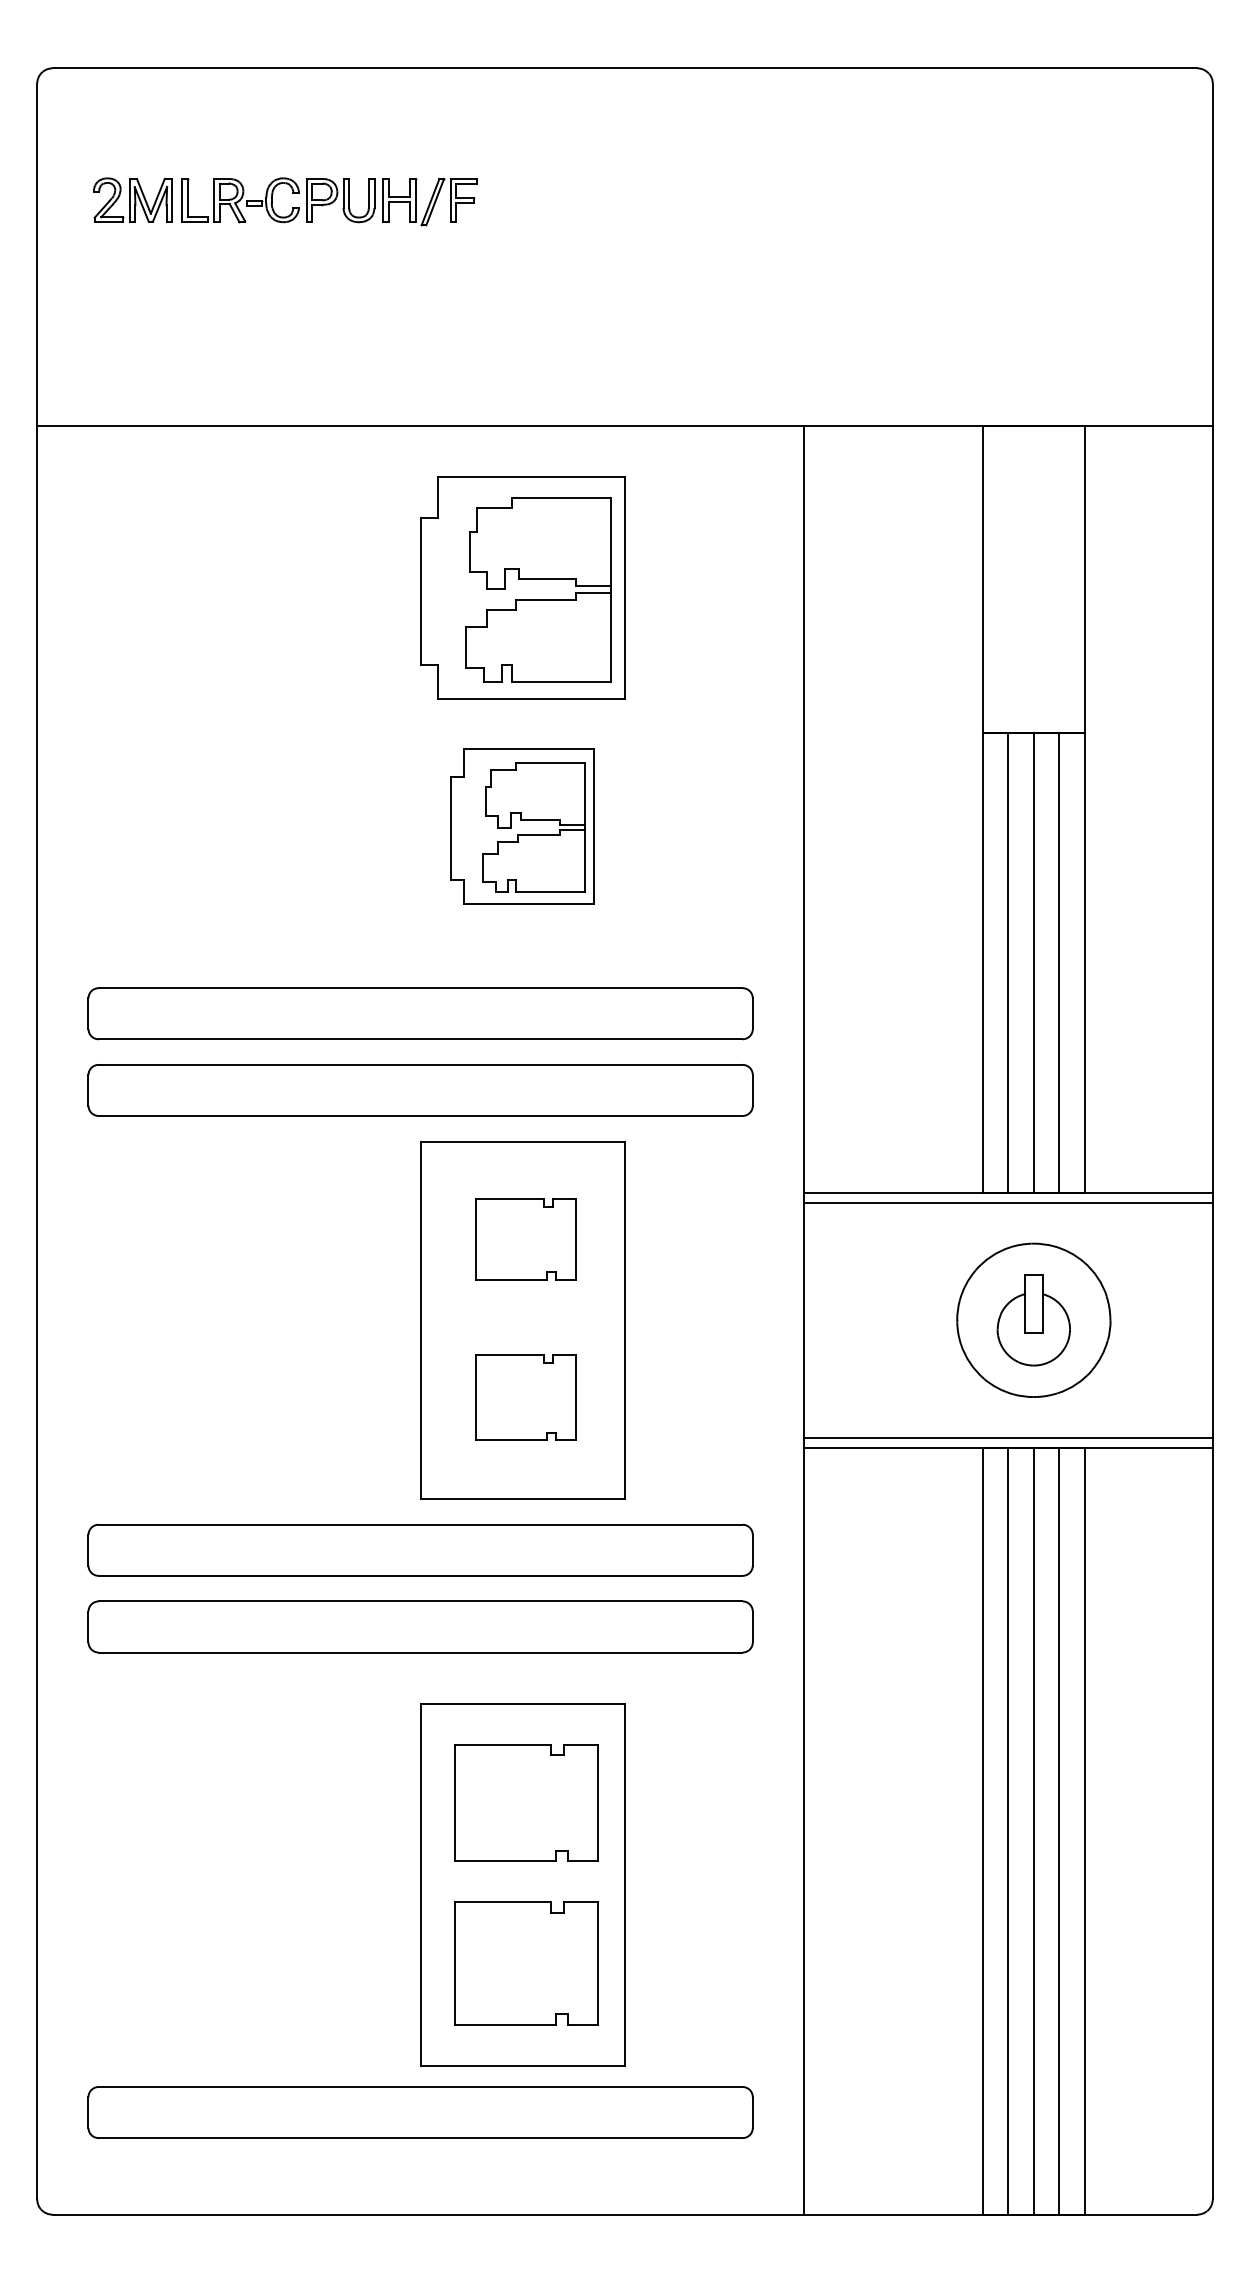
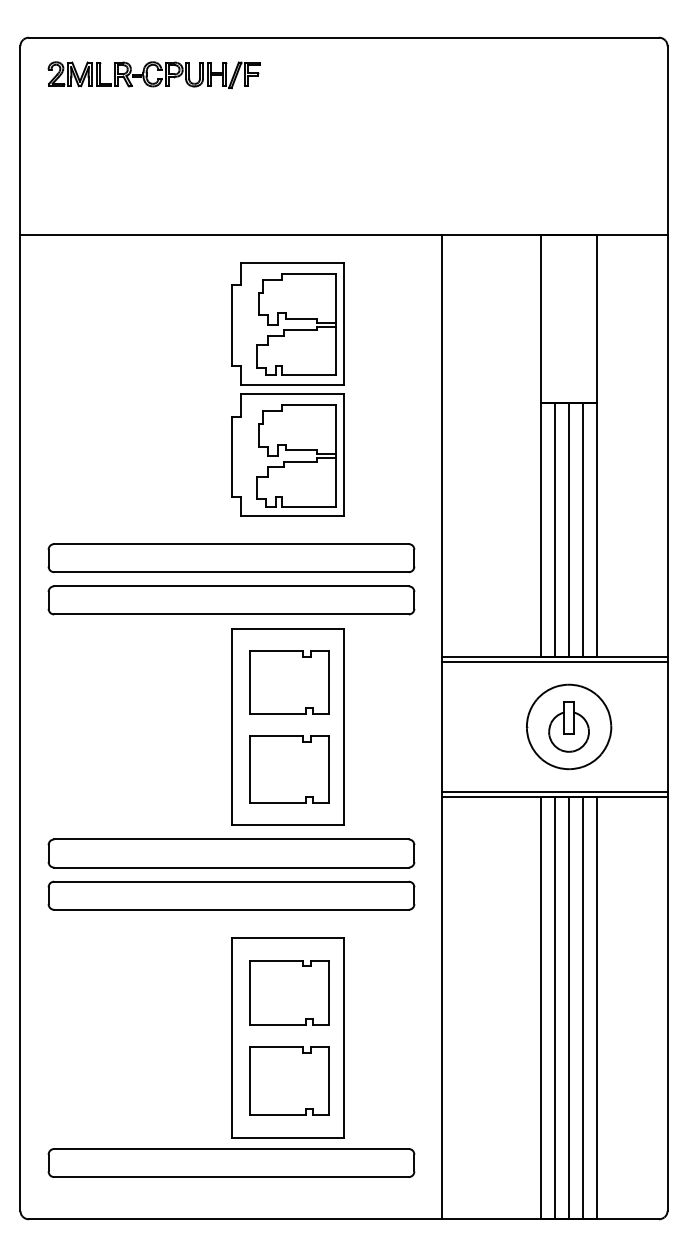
part: (284, 202) -> (153, 75), moved
part: (522, 825) -> (287, 454), size x1.43
part: (526, 1239) -> (289, 682), size x1.43
part: (526, 1397) -> (289, 769), size x1.43

